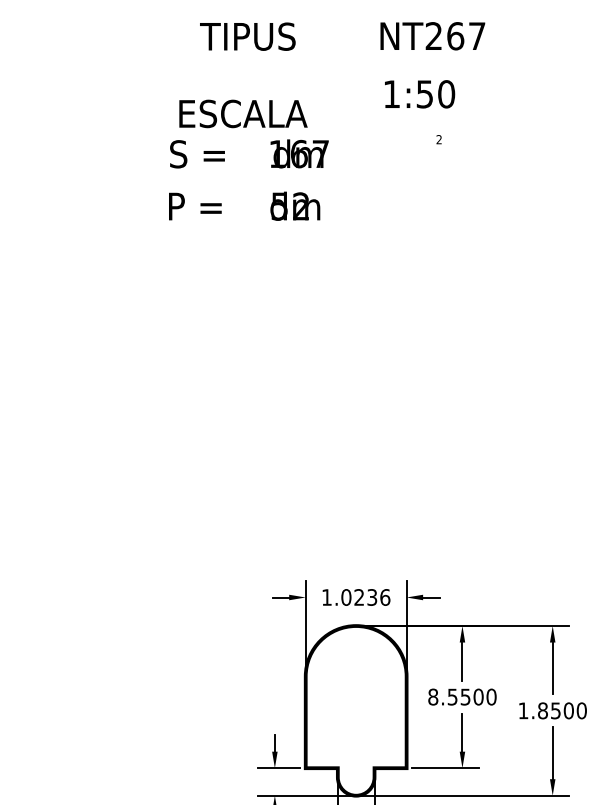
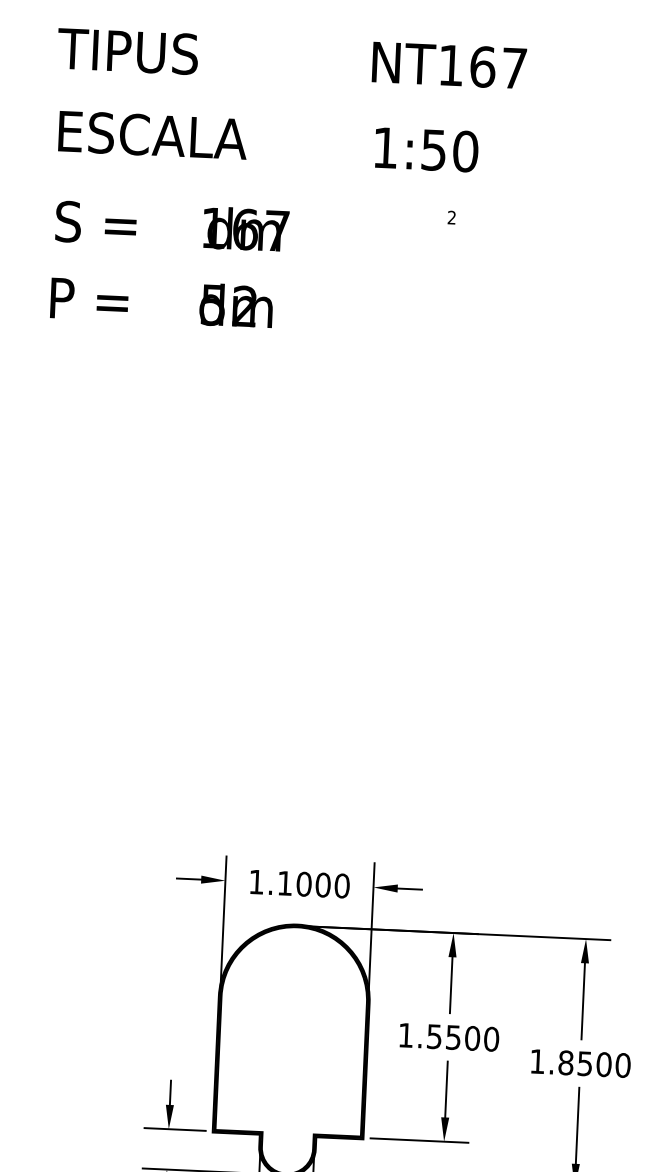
text: (433, 35) -> (450, 64), NT267 -> NT167
text: (247, 36) -> (127, 51), moved
text: (243, 113) -> (153, 134), moved
text: (365, 597) -> (313, 884), 1.0236 -> 1.1000
text: (433, 696) -> (406, 1034), 8.5500 -> 1.5500

